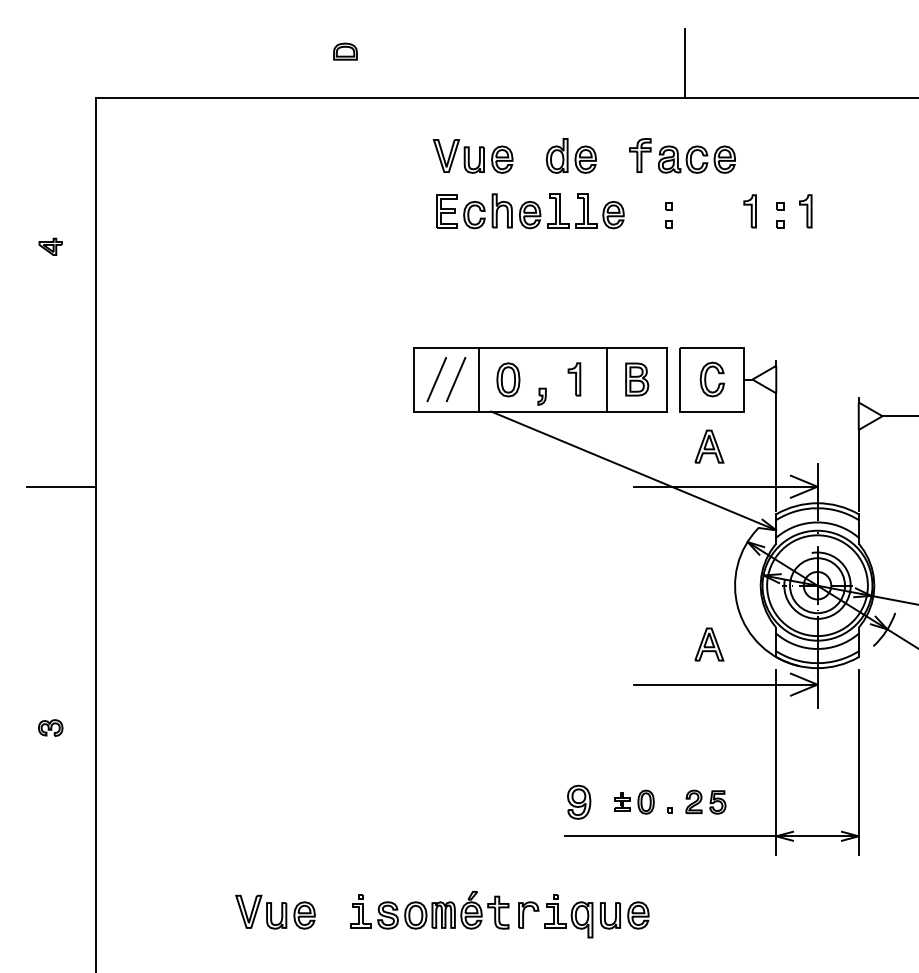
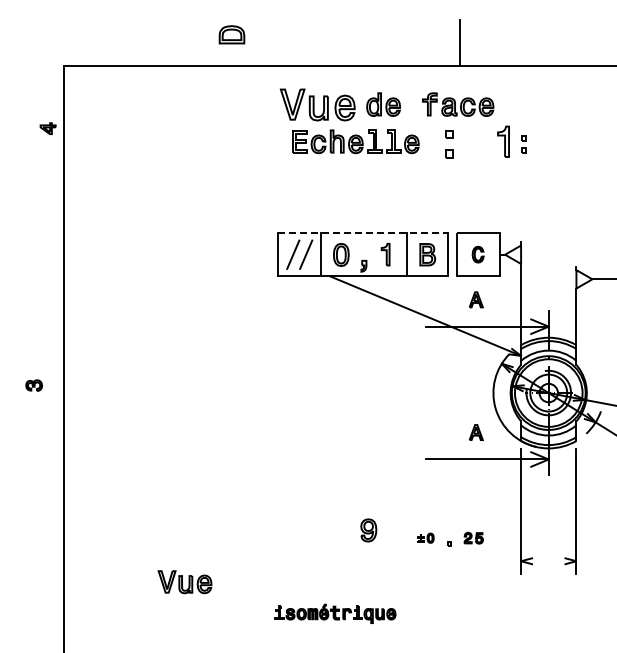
part: (344, 51) -> (231, 34), size x1.6
part: (472, 155) -> (317, 104), size x1.4
part: (750, 210) -> (503, 141), size x1.4
part: (805, 210) -> (540, 141), removed
part: (668, 215) -> (448, 144), size x1.6
part: (49, 246) -> (47, 128), moved
line: (539, 347) -> (362, 233), solid -> dashed
part: (711, 379) -> (477, 254), size x0.7
part: (709, 446) -> (476, 299), size x0.7
line: (61, 487) -> (41, 327), removed
part: (709, 644) -> (476, 432), size x0.7
part: (49, 727) -> (33, 385), moved
part: (633, 800) -> (425, 537), size x0.6
part: (705, 800) -> (473, 537), size x0.7
part: (578, 802) -> (368, 530), moved
line: (711, 836) -> (477, 561), removed
part: (274, 912) -> (184, 582), moved
part: (499, 914) -> (335, 613), size x0.6

